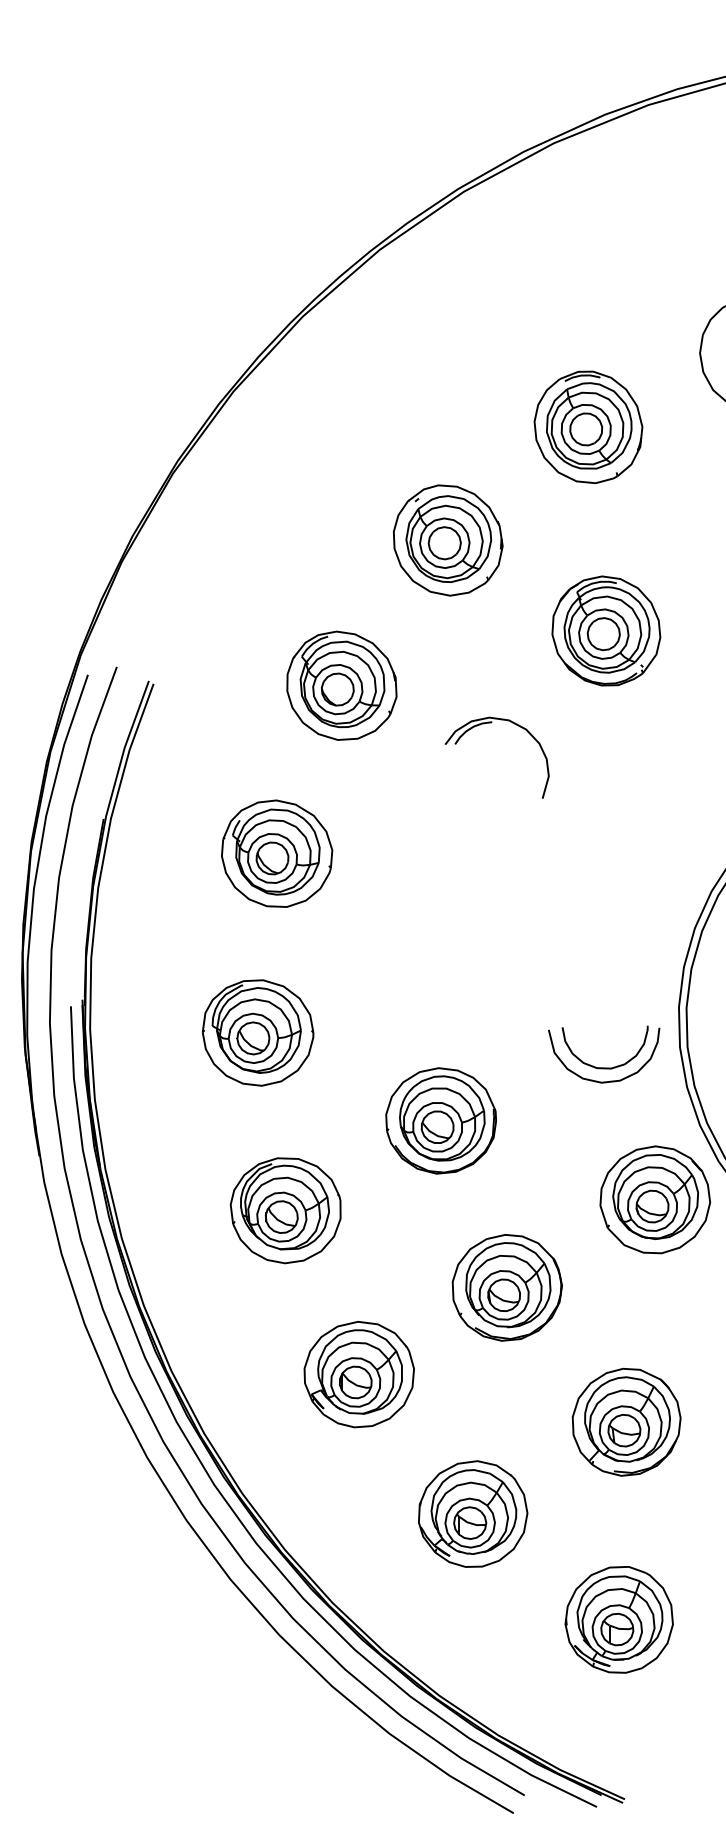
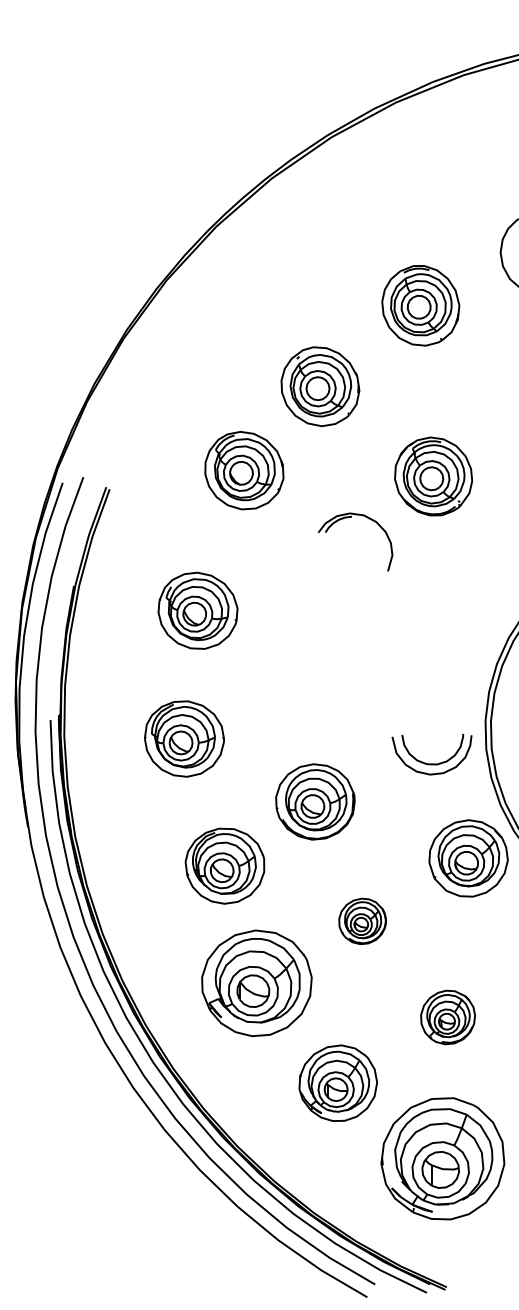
part: (606, 630) -> (433, 476), moved
part: (341, 685) -> (244, 470), moved
part: (285, 1210) -> (224, 866), moved
part: (506, 1287) -> (362, 921), size x0.6
part: (358, 1374) -> (256, 983), size x1.4
part: (626, 1421) -> (448, 1016), size x0.7
part: (618, 1619) -> (442, 1158), size x1.6

